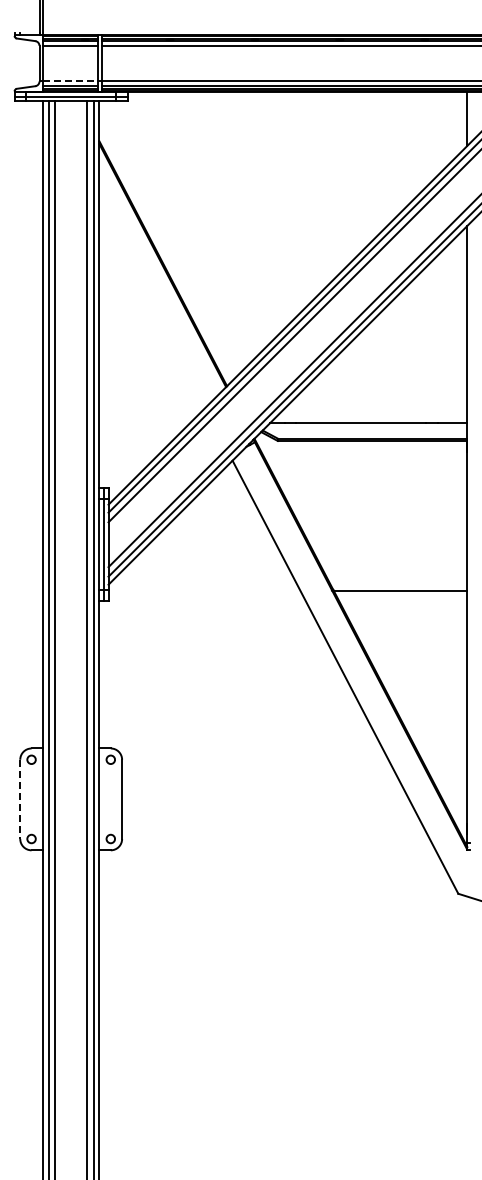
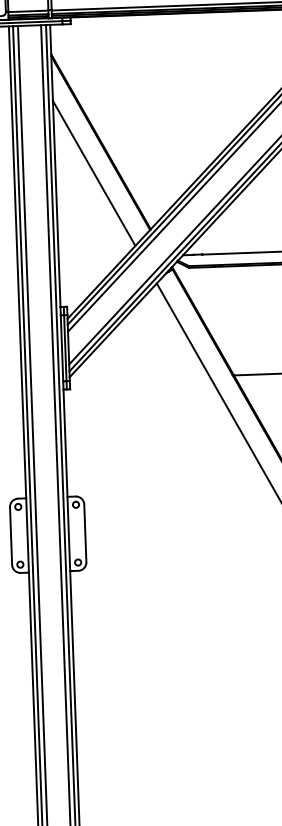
line: (70, 81) -> (28, 11), dashed -> solid
line: (152, 306) -> (94, 173), added
line: (20, 799) -> (11, 536), dashed -> solid

